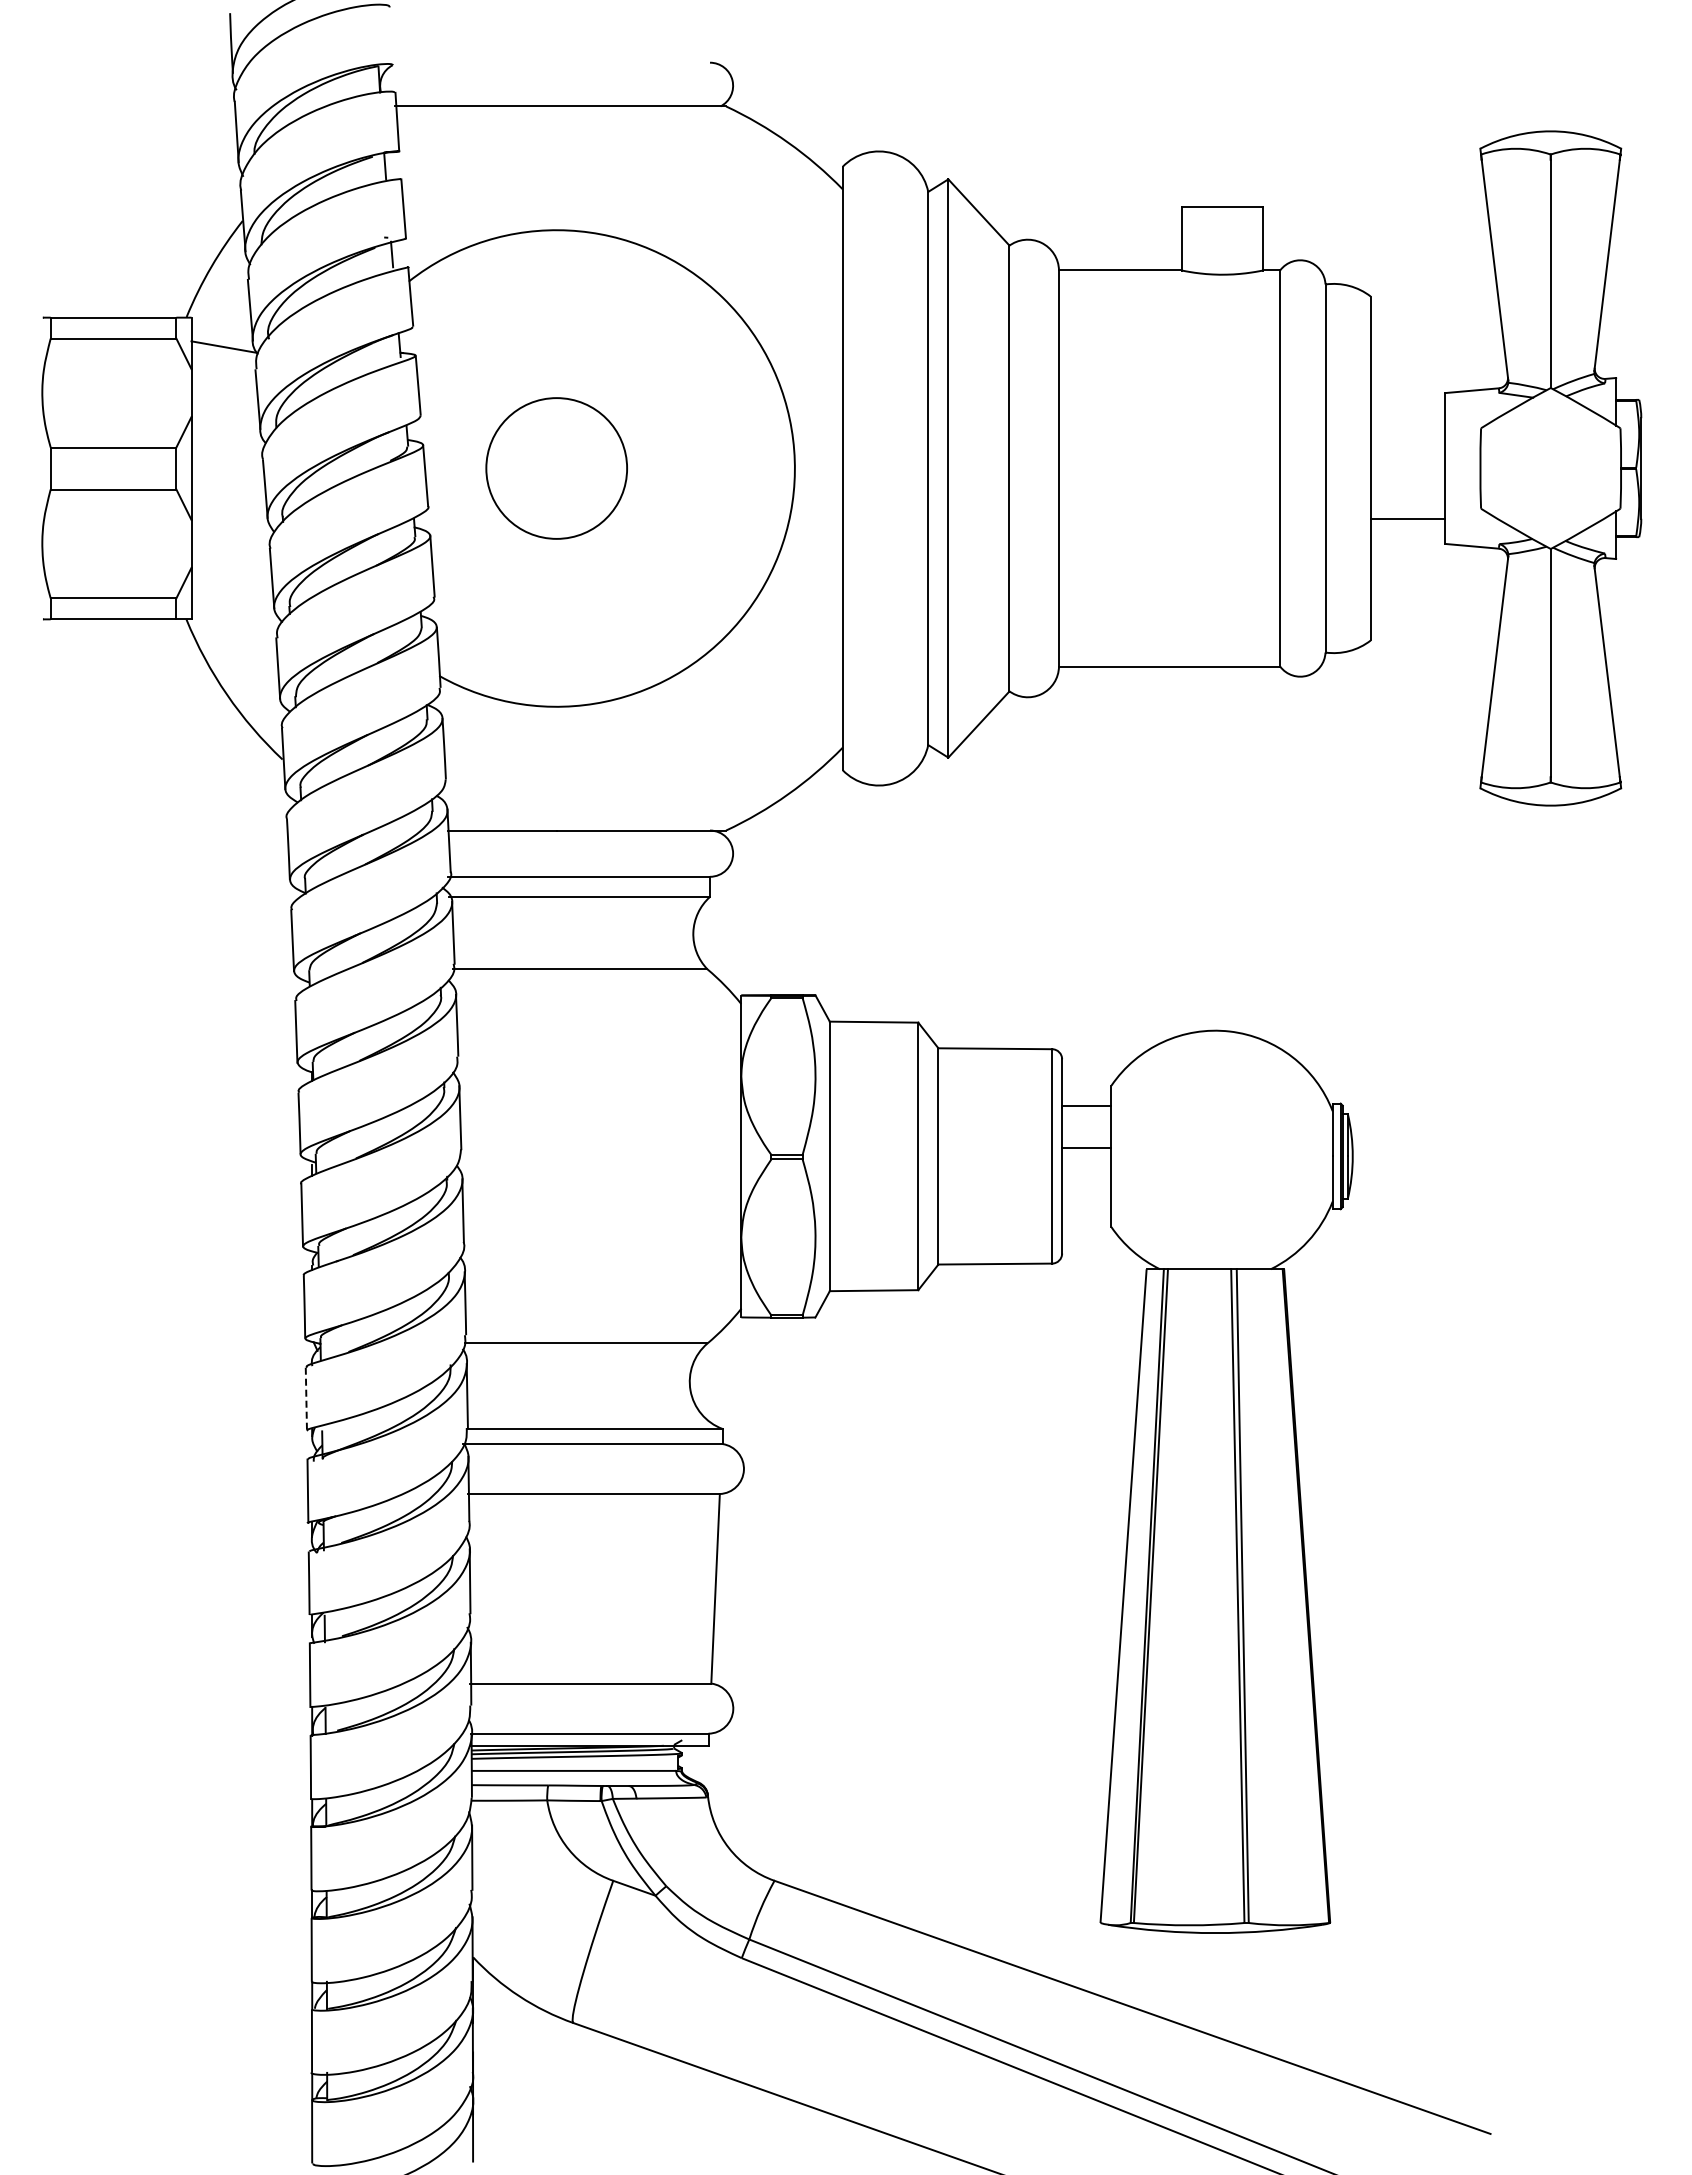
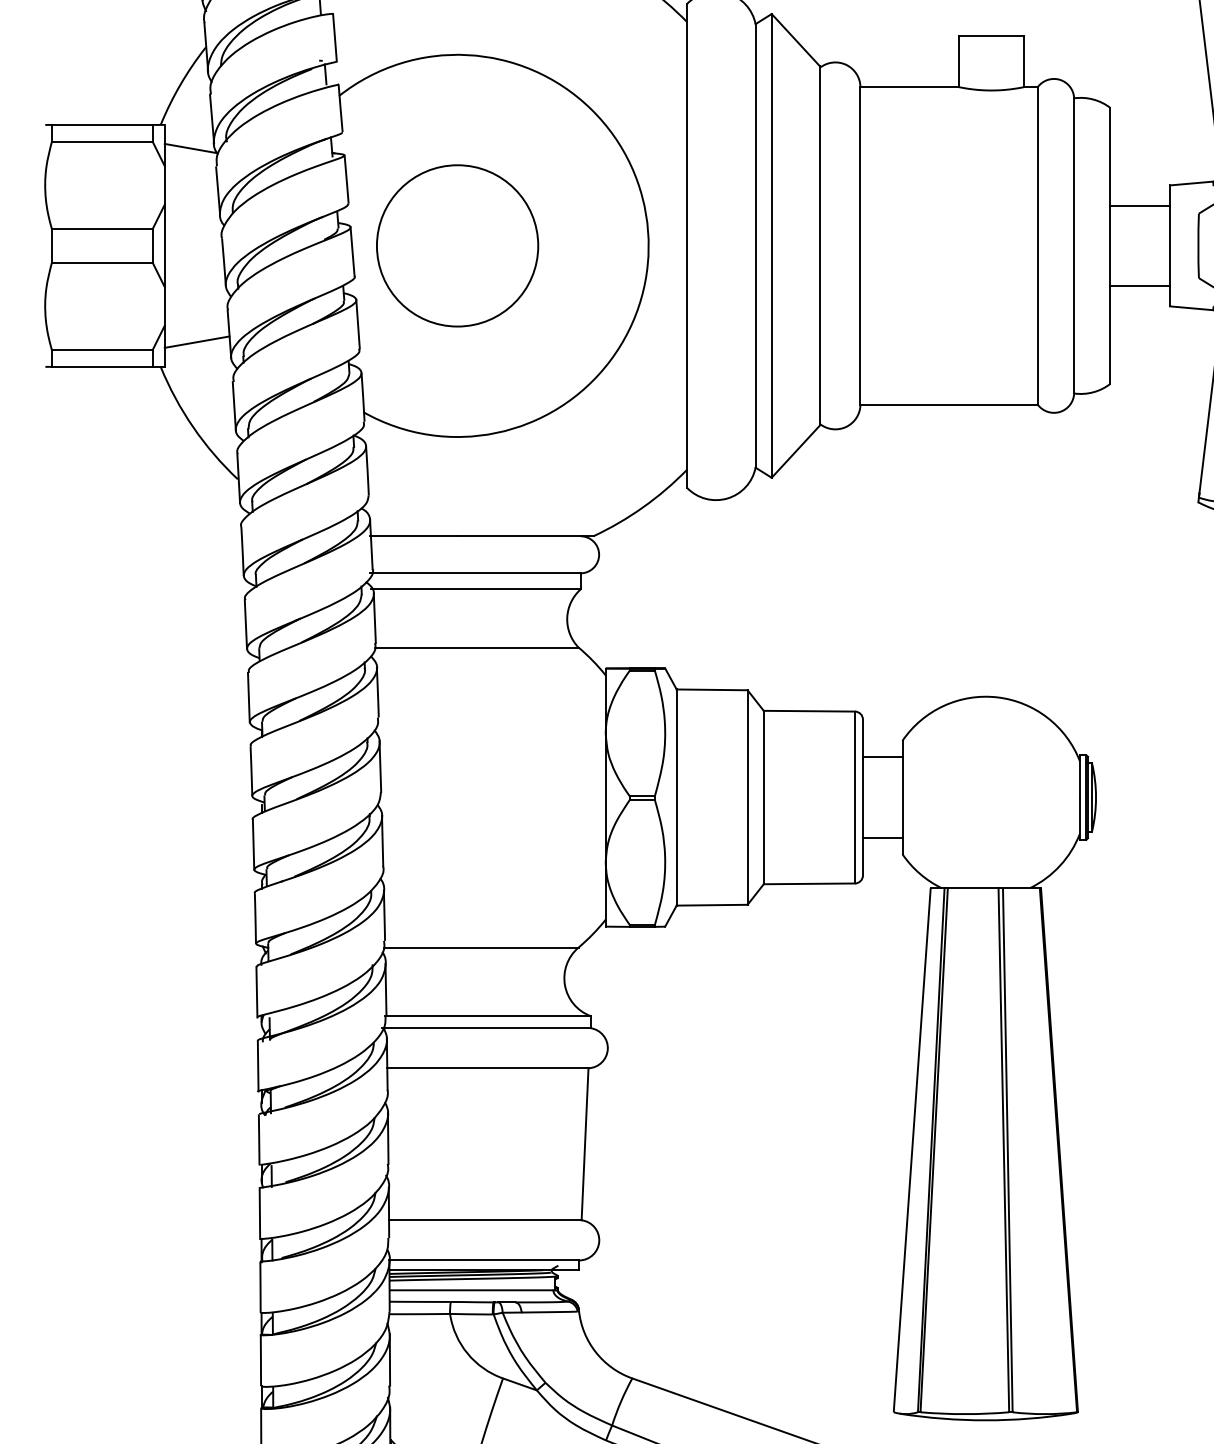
line: (1407, 418) -> (1139, 205), added
circle: (556, 468) -> (457, 245), size x1.43
line: (231, 588) -> (196, 342), added
line: (1086, 1147) -> (882, 837), moved
line: (306, 1399) -> (257, 992), dashed -> solid

